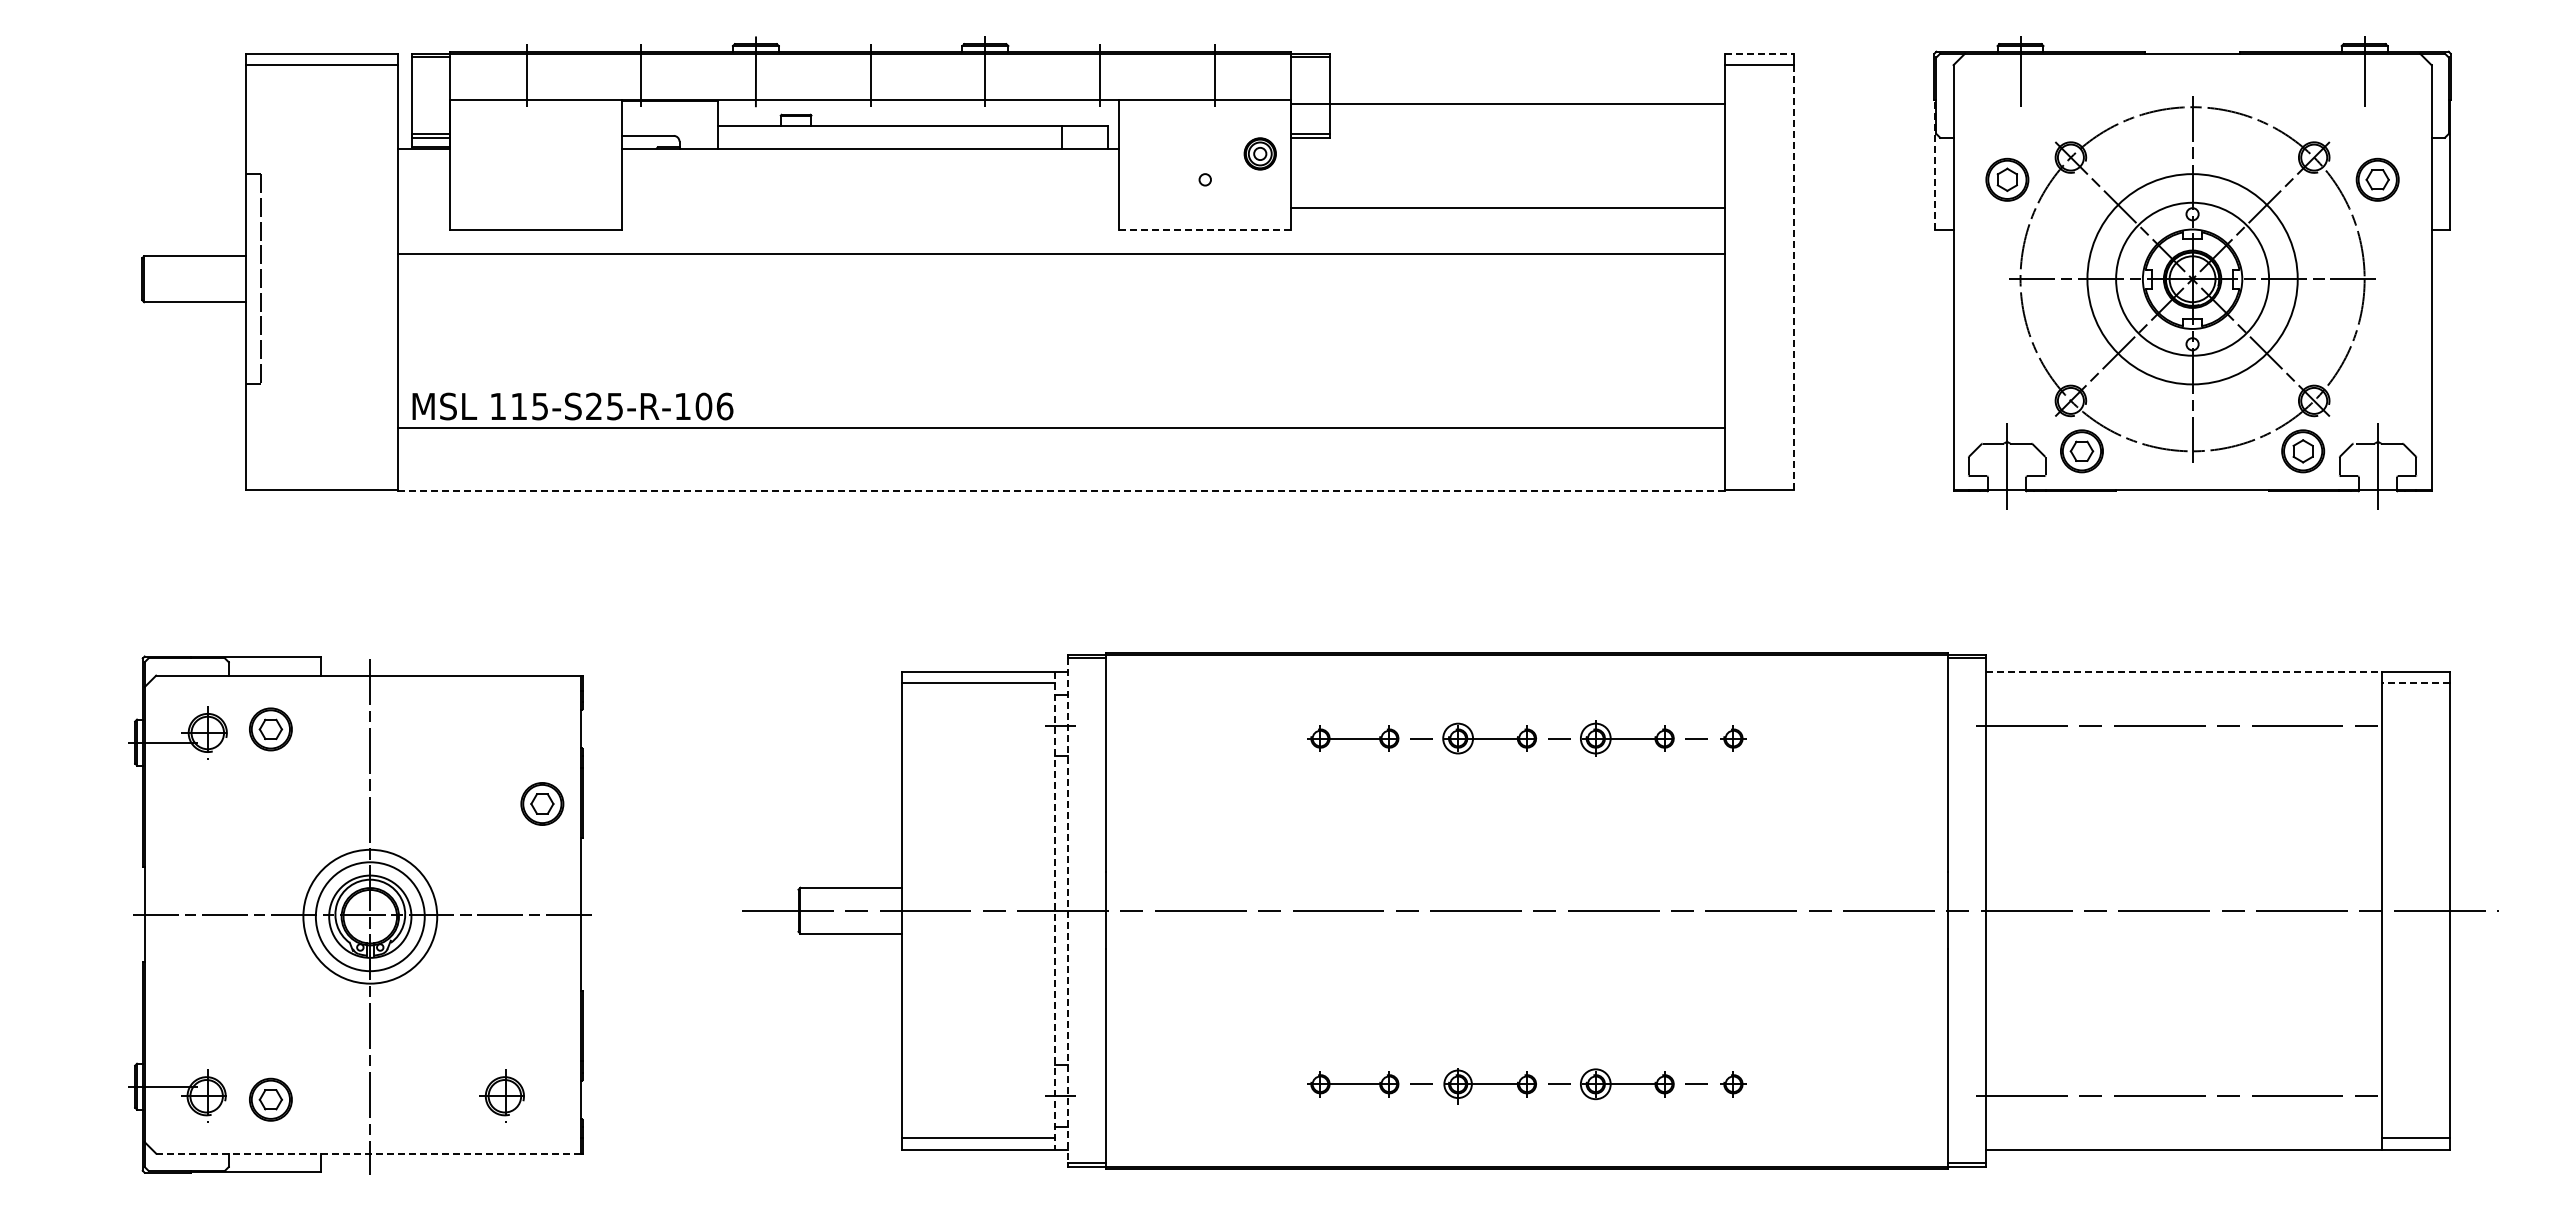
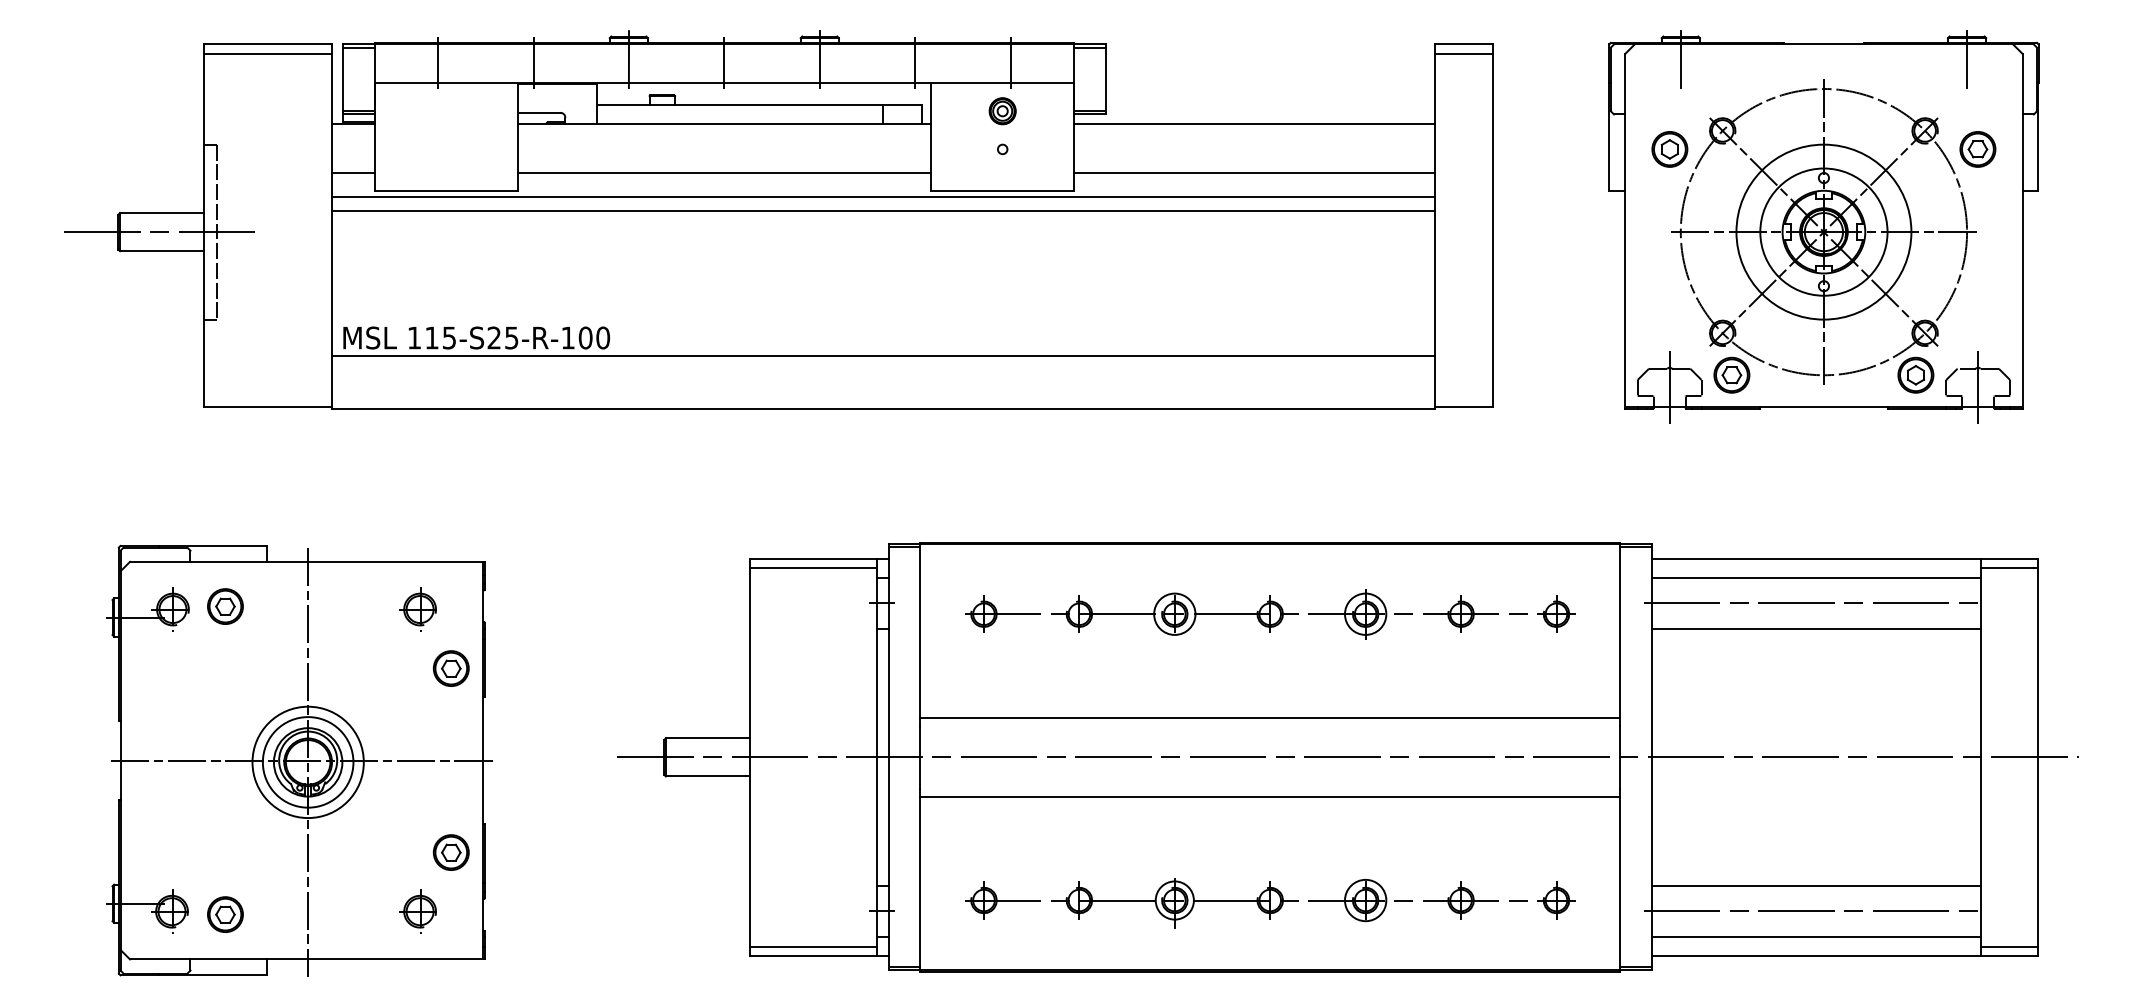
line: (1760, 53) -> (1464, 44), dashed -> solid
line: (1508, 104) -> (1254, 124), moved
part: (1259, 153) -> (1002, 110), moved
line: (1934, 164) -> (1609, 136), dashed -> solid
line: (424, 207) -> (353, 172), added
line: (870, 207) -> (724, 172), added
line: (1205, 229) -> (1002, 190), dashed -> solid
line: (1061, 237) -> (883, 197), added
line: (1794, 276) -> (1492, 229), dashed -> solid
line: (193, 279) -> (161, 232), added
text: (724, 406) -> (602, 337), 115-S25-R-106 -> 115-S25-R-100
line: (1061, 491) -> (883, 408), dashed -> solid
line: (2183, 671) -> (1816, 558), dashed -> solid
line: (2415, 683) -> (2009, 568), dashed -> solid
line: (2183, 694) -> (1816, 577), added
part: (501, 732) -> (417, 609), added
part: (1526, 738) -> (1269, 614), size x1.67
line: (2183, 756) -> (1816, 629), added
line: (1526, 862) -> (1269, 717), added
line: (1054, 910) -> (877, 757), dashed -> solid
line: (1068, 911) -> (888, 758), dashed -> solid
line: (1526, 958) -> (1269, 797), added
part: (542, 1025) -> (451, 852), added
line: (2183, 1065) -> (1816, 886), added
part: (1526, 1086) -> (1269, 903), size x1.67
line: (2183, 1126) -> (1816, 936), added
line: (367, 1153) -> (305, 959), dashed -> solid

